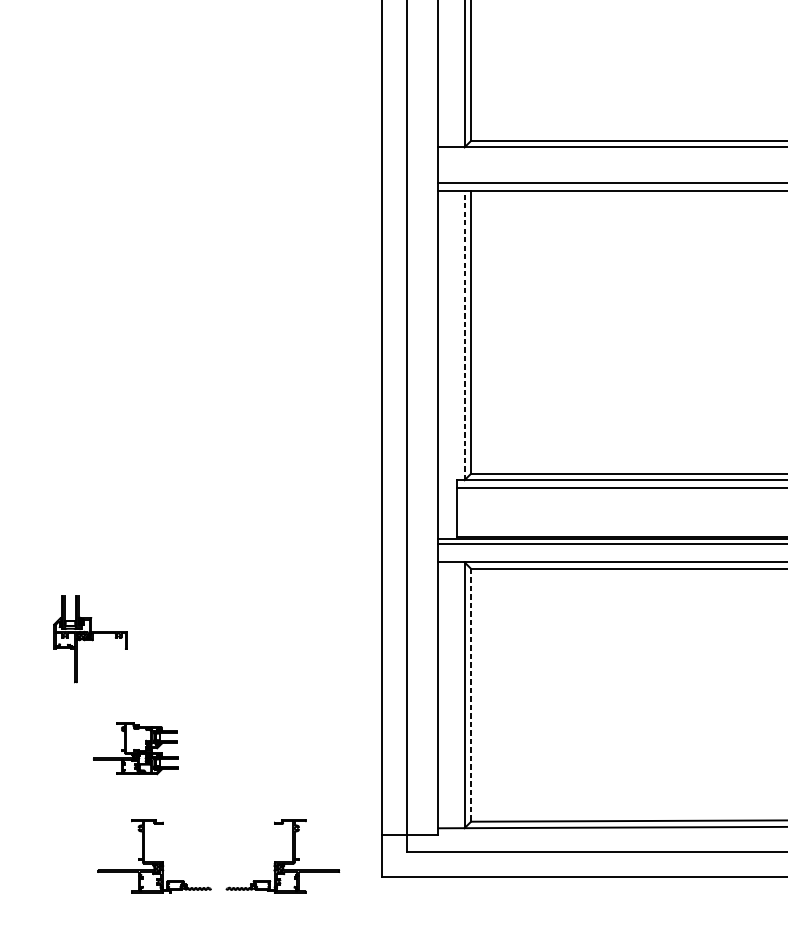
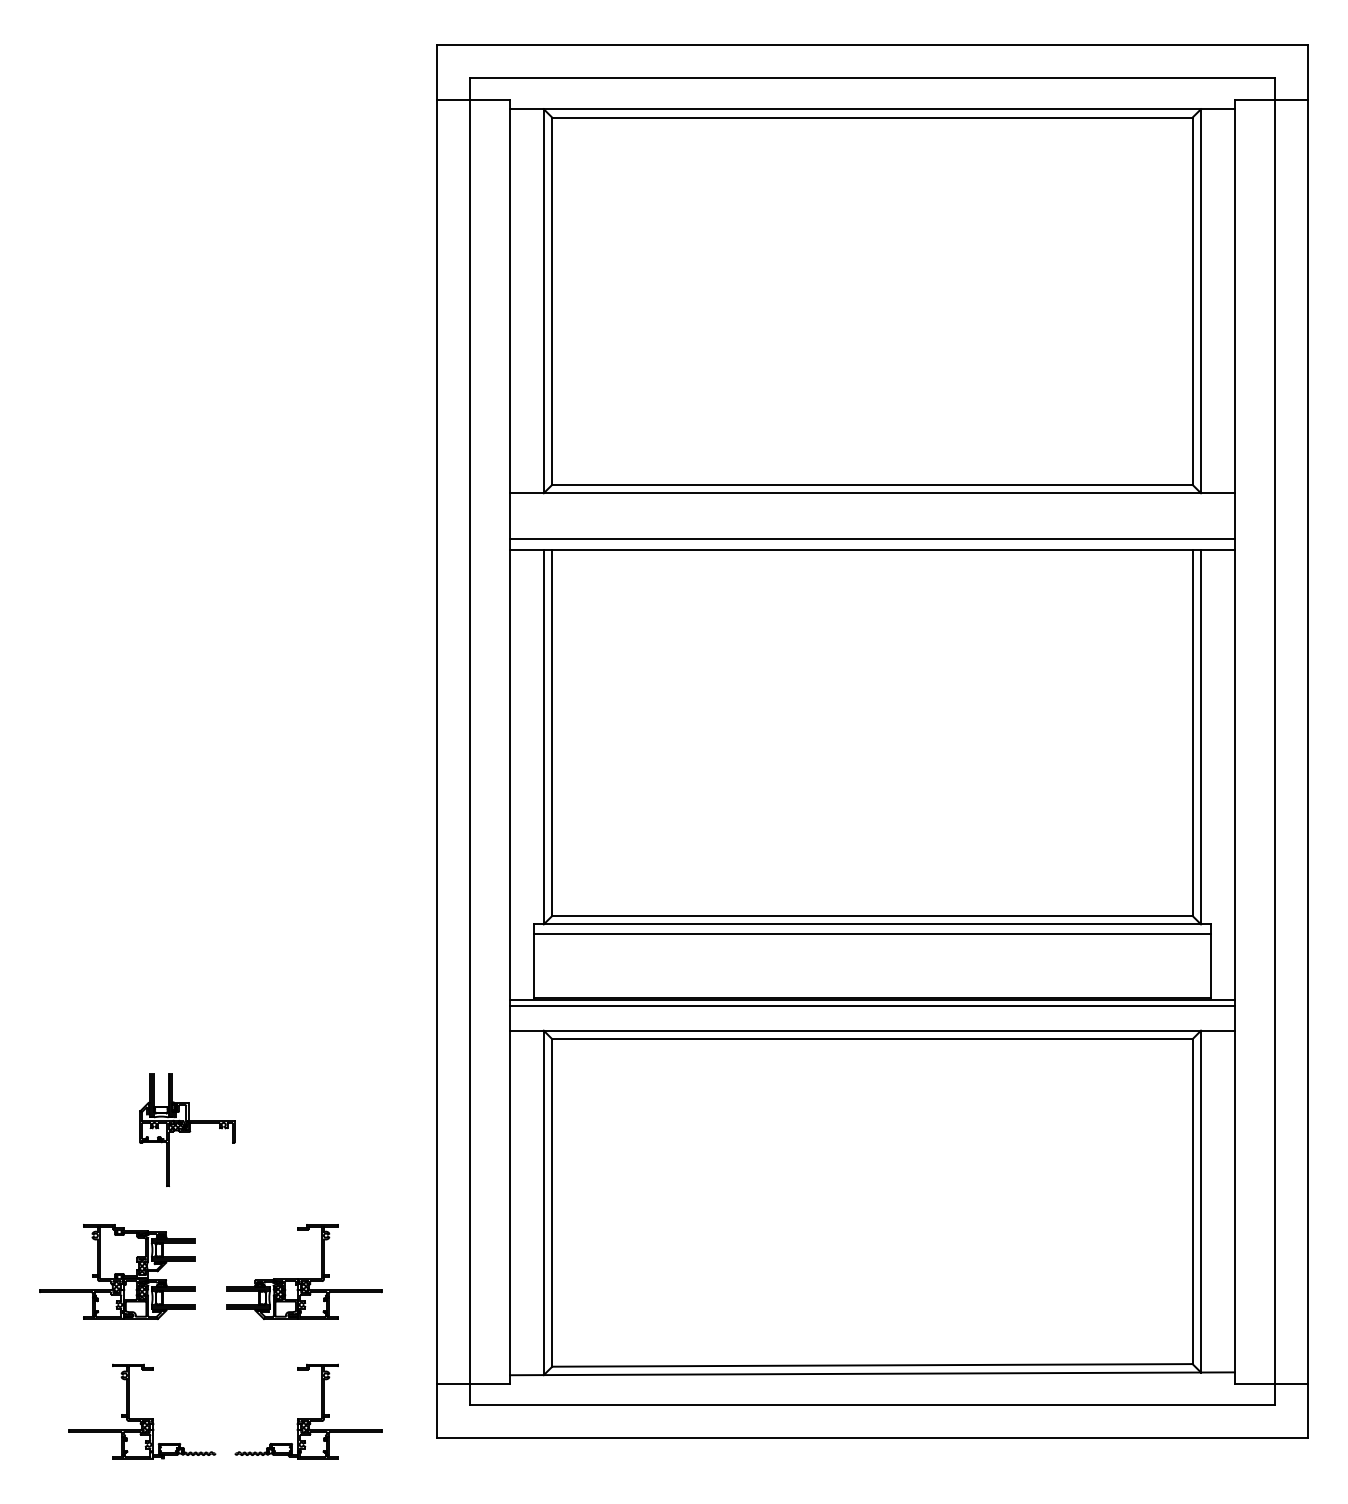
line: (464, 335) -> (543, 736), dashed -> solid
part: (90, 639) -> (187, 1130), moved
line: (471, 694) -> (552, 1202), dashed -> solid
part: (135, 748) -> (117, 1272), size x1.43
part: (279, 753) -> (304, 1278), added

